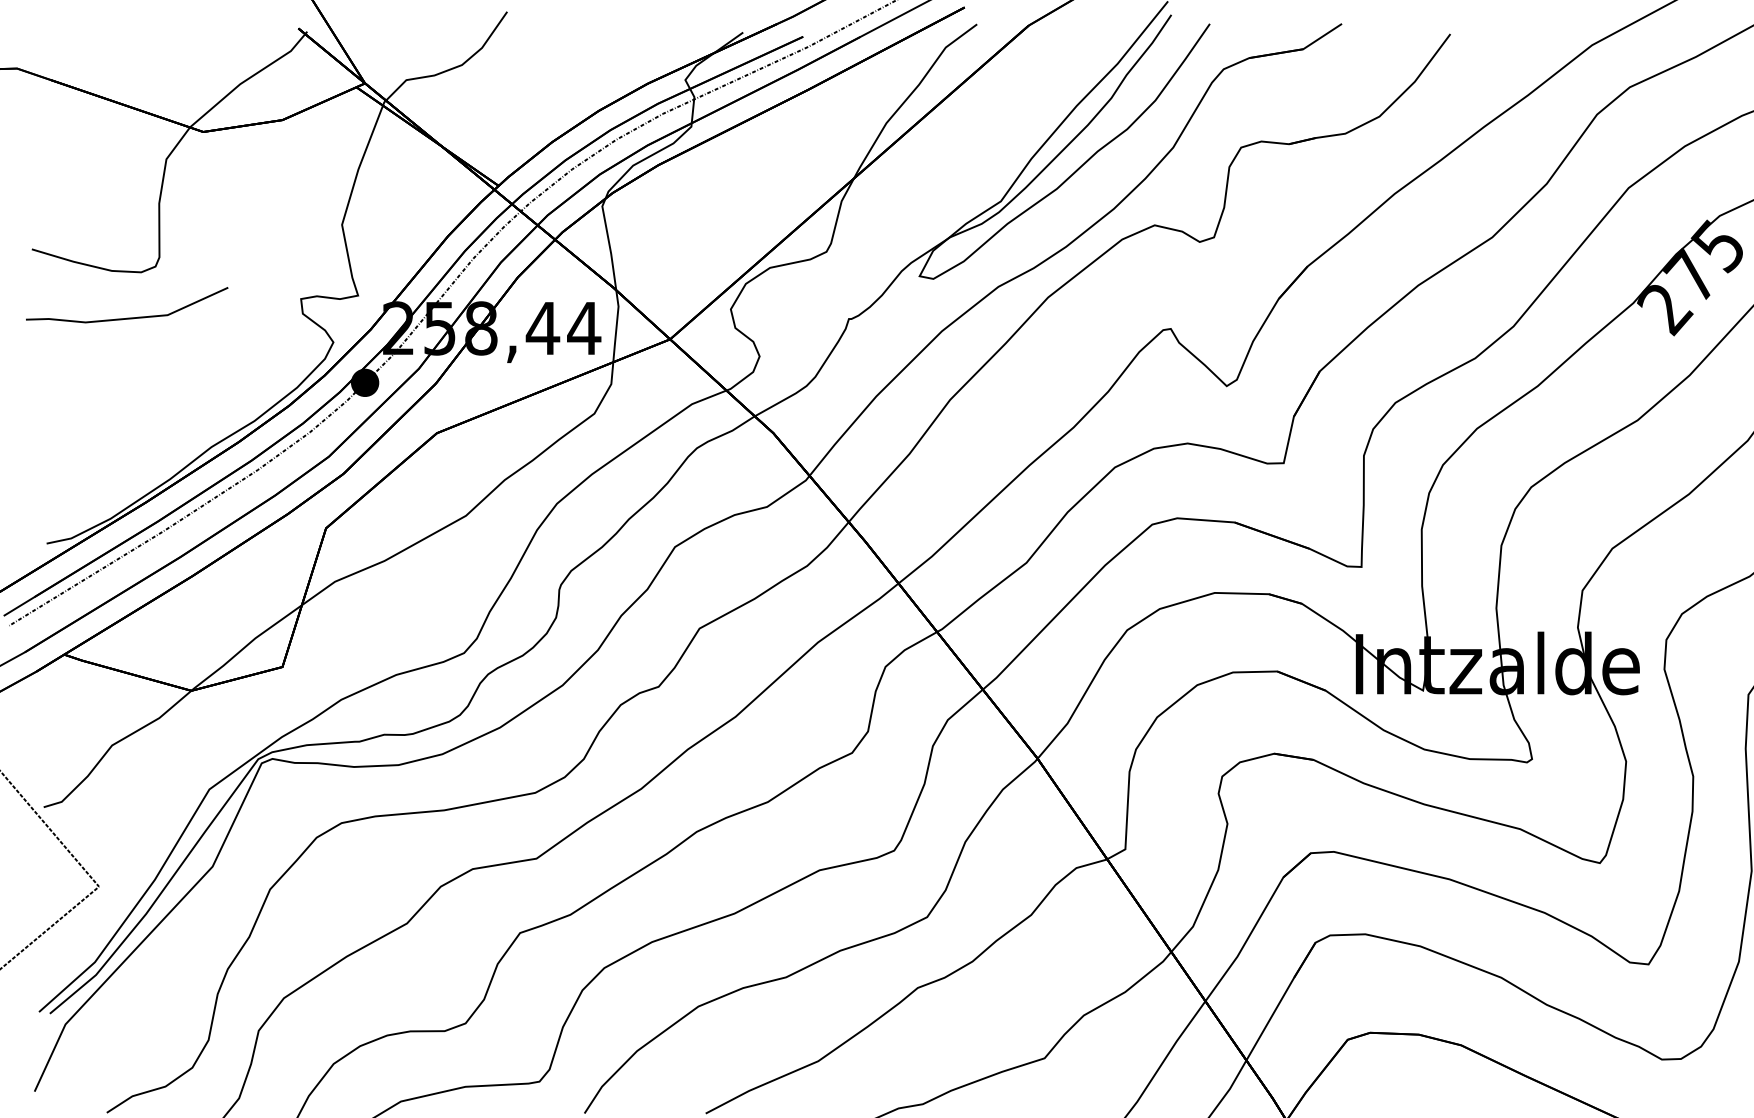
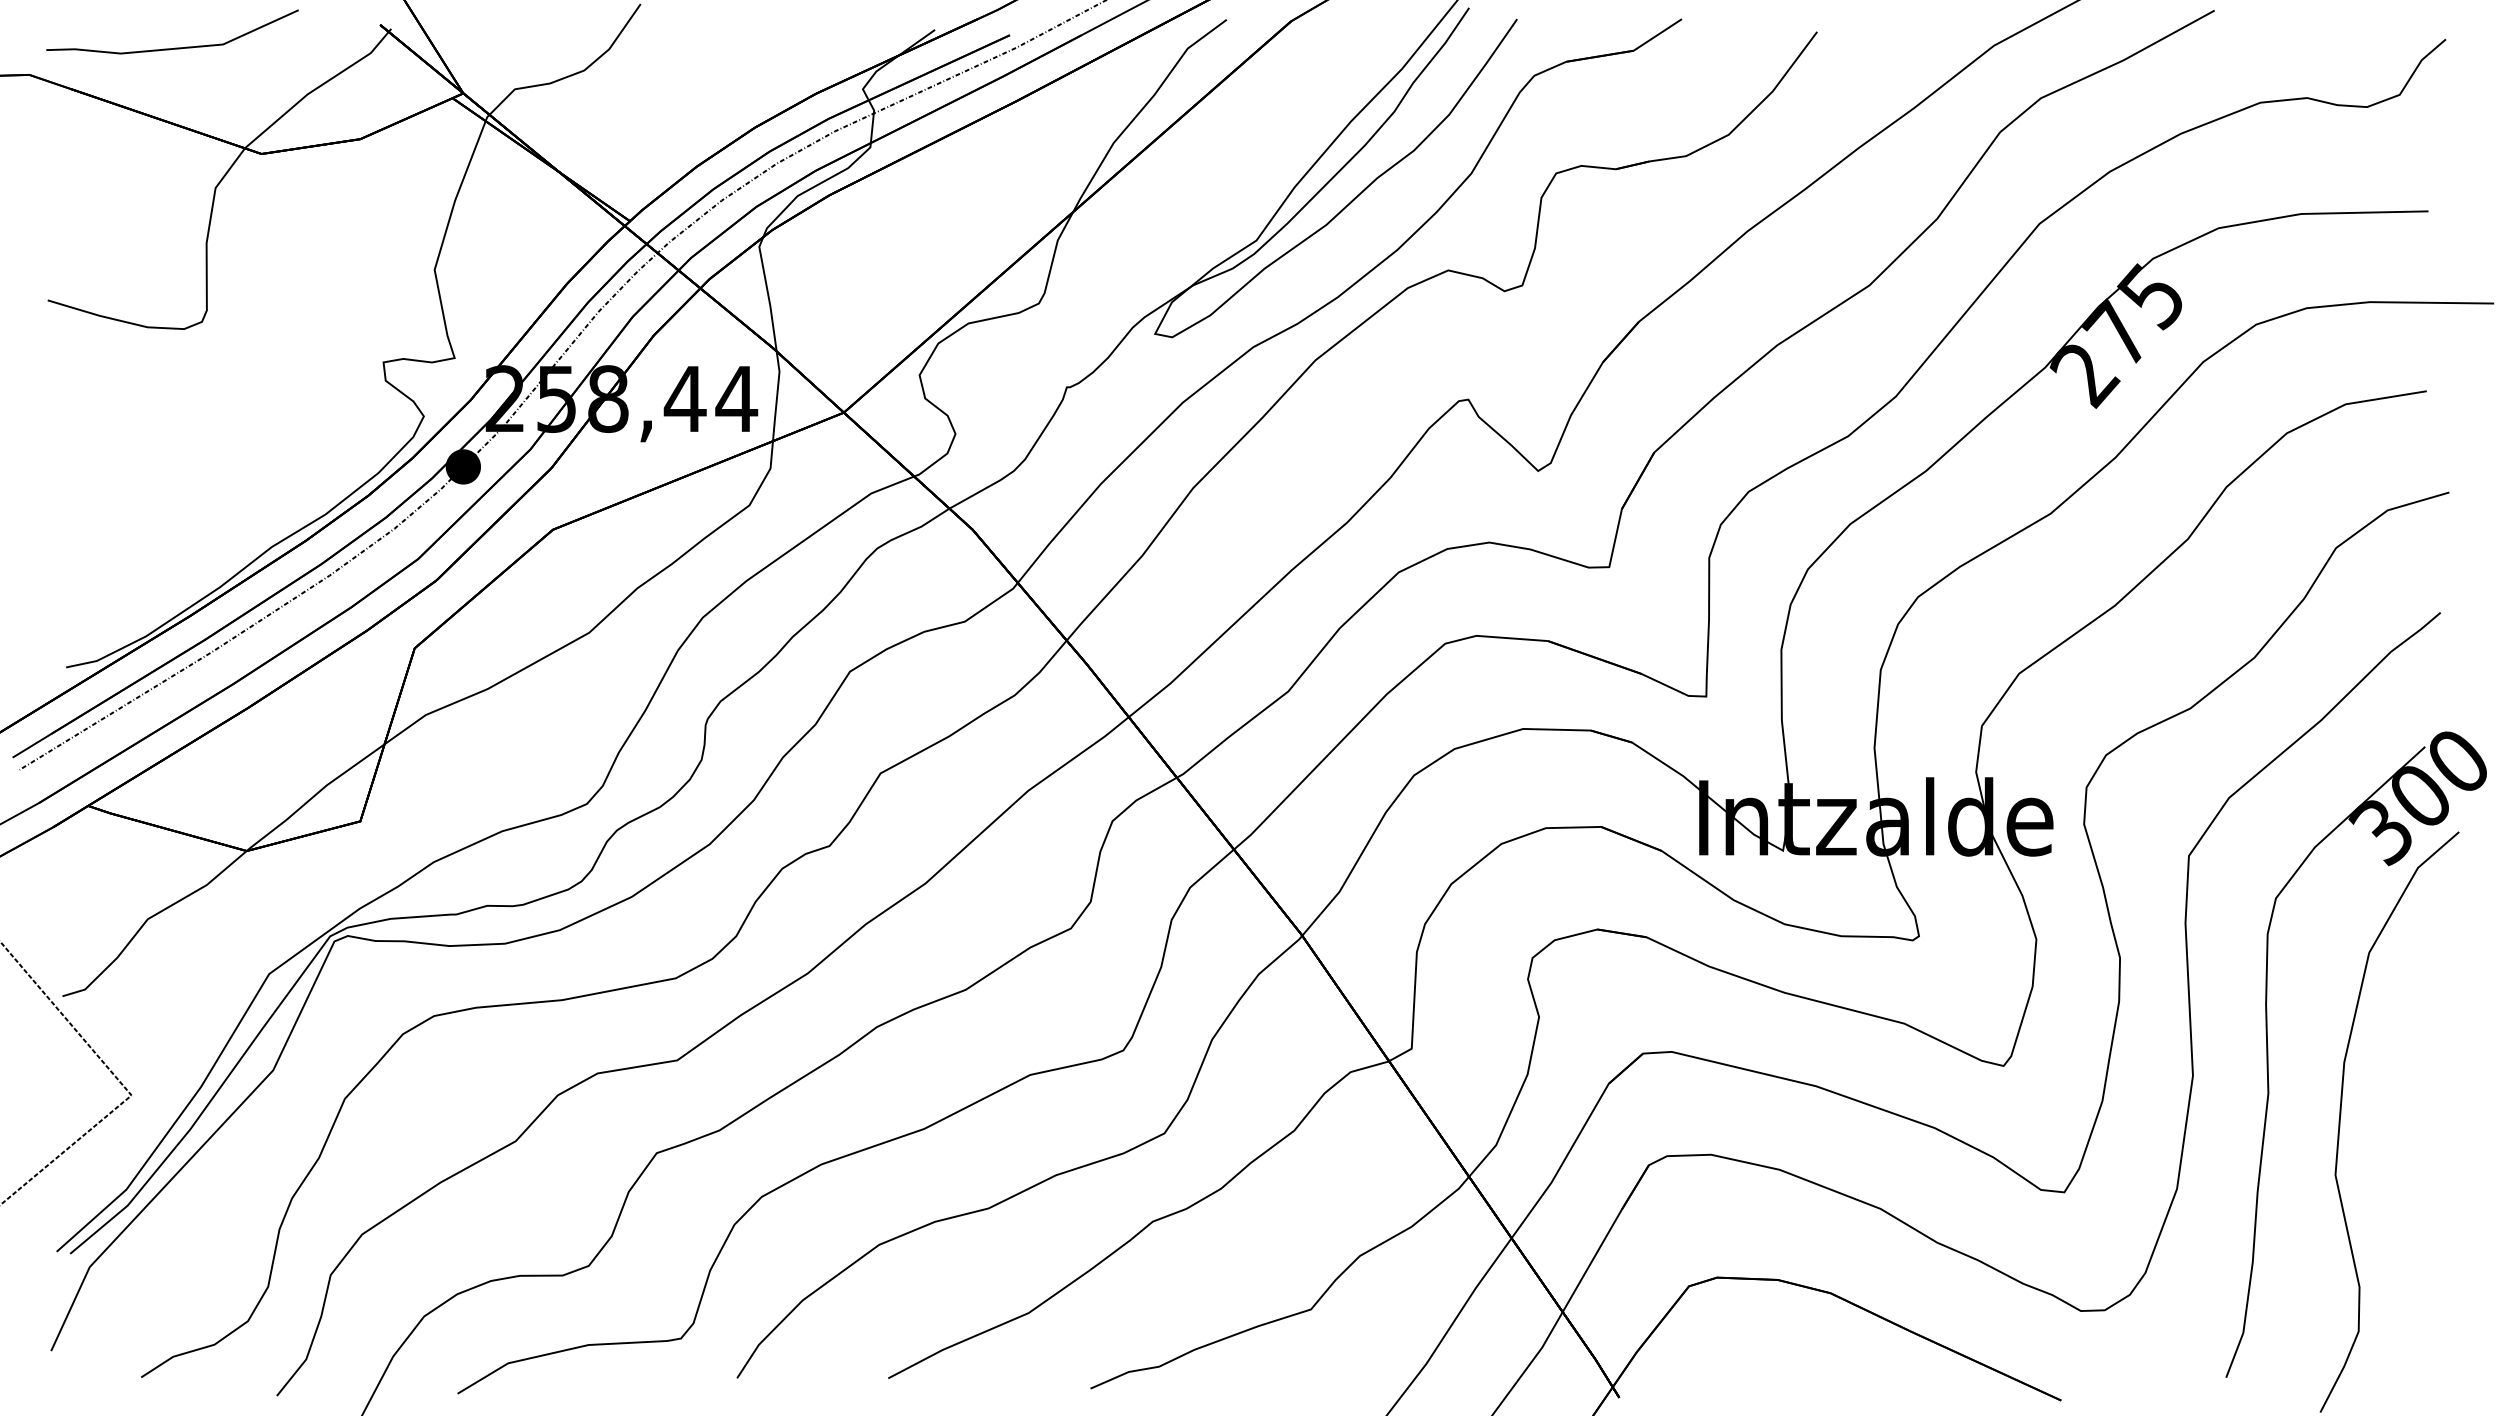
part: (128, 317) -> (174, 47), moved

